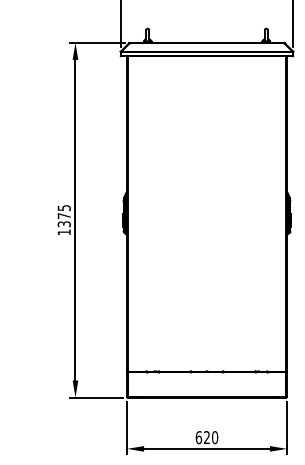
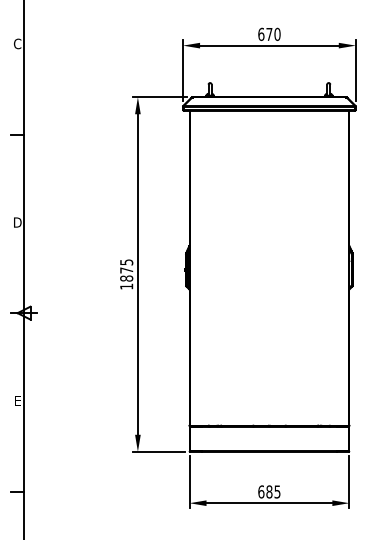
text: (64, 224) -> (126, 278), 1375 -> 1875
text: (211, 437) -> (273, 491), 620 -> 685

